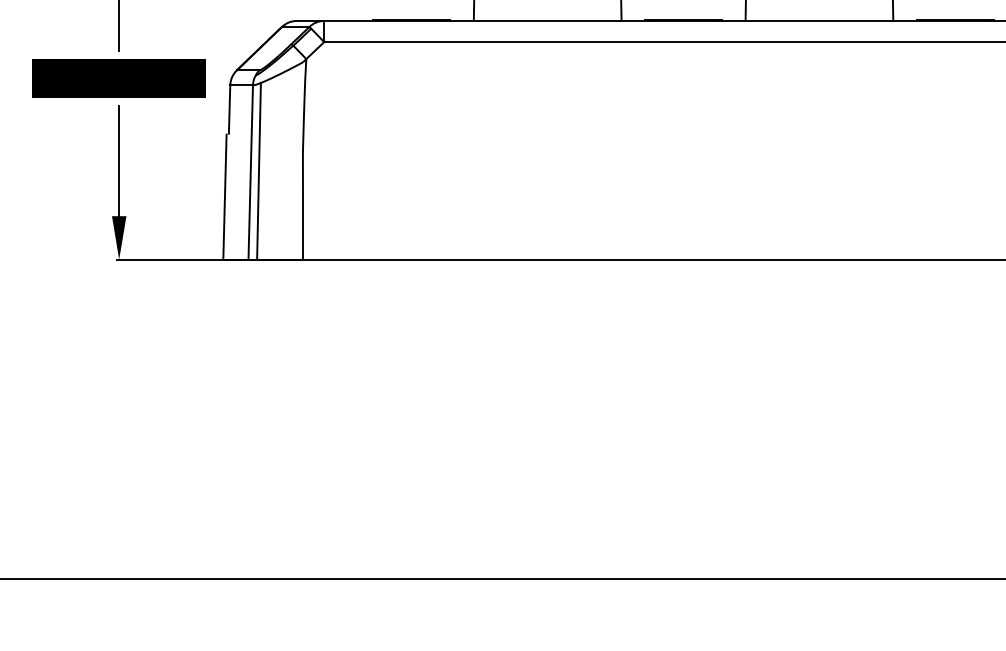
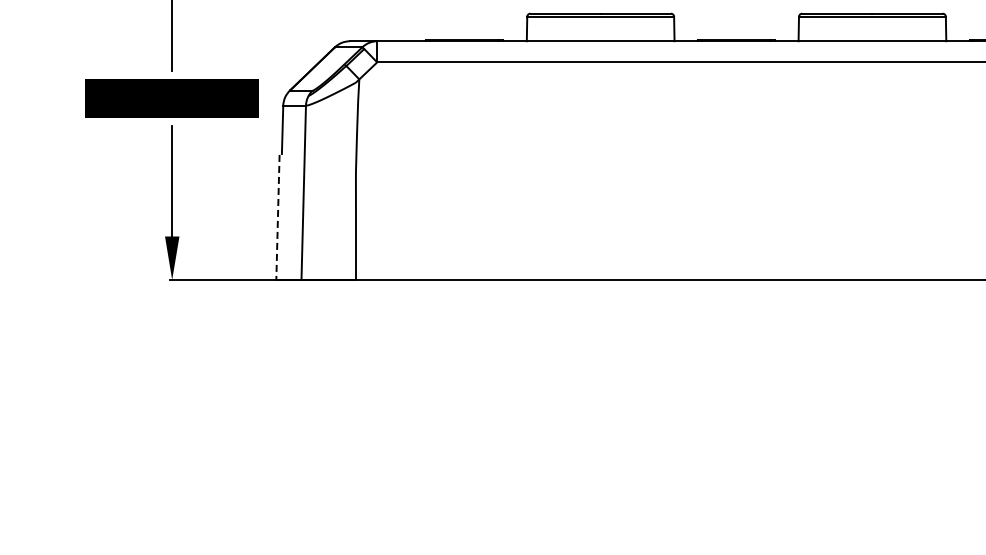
line: (258, 170) -> (311, 190), removed
line: (224, 197) -> (277, 217), solid -> dashed

